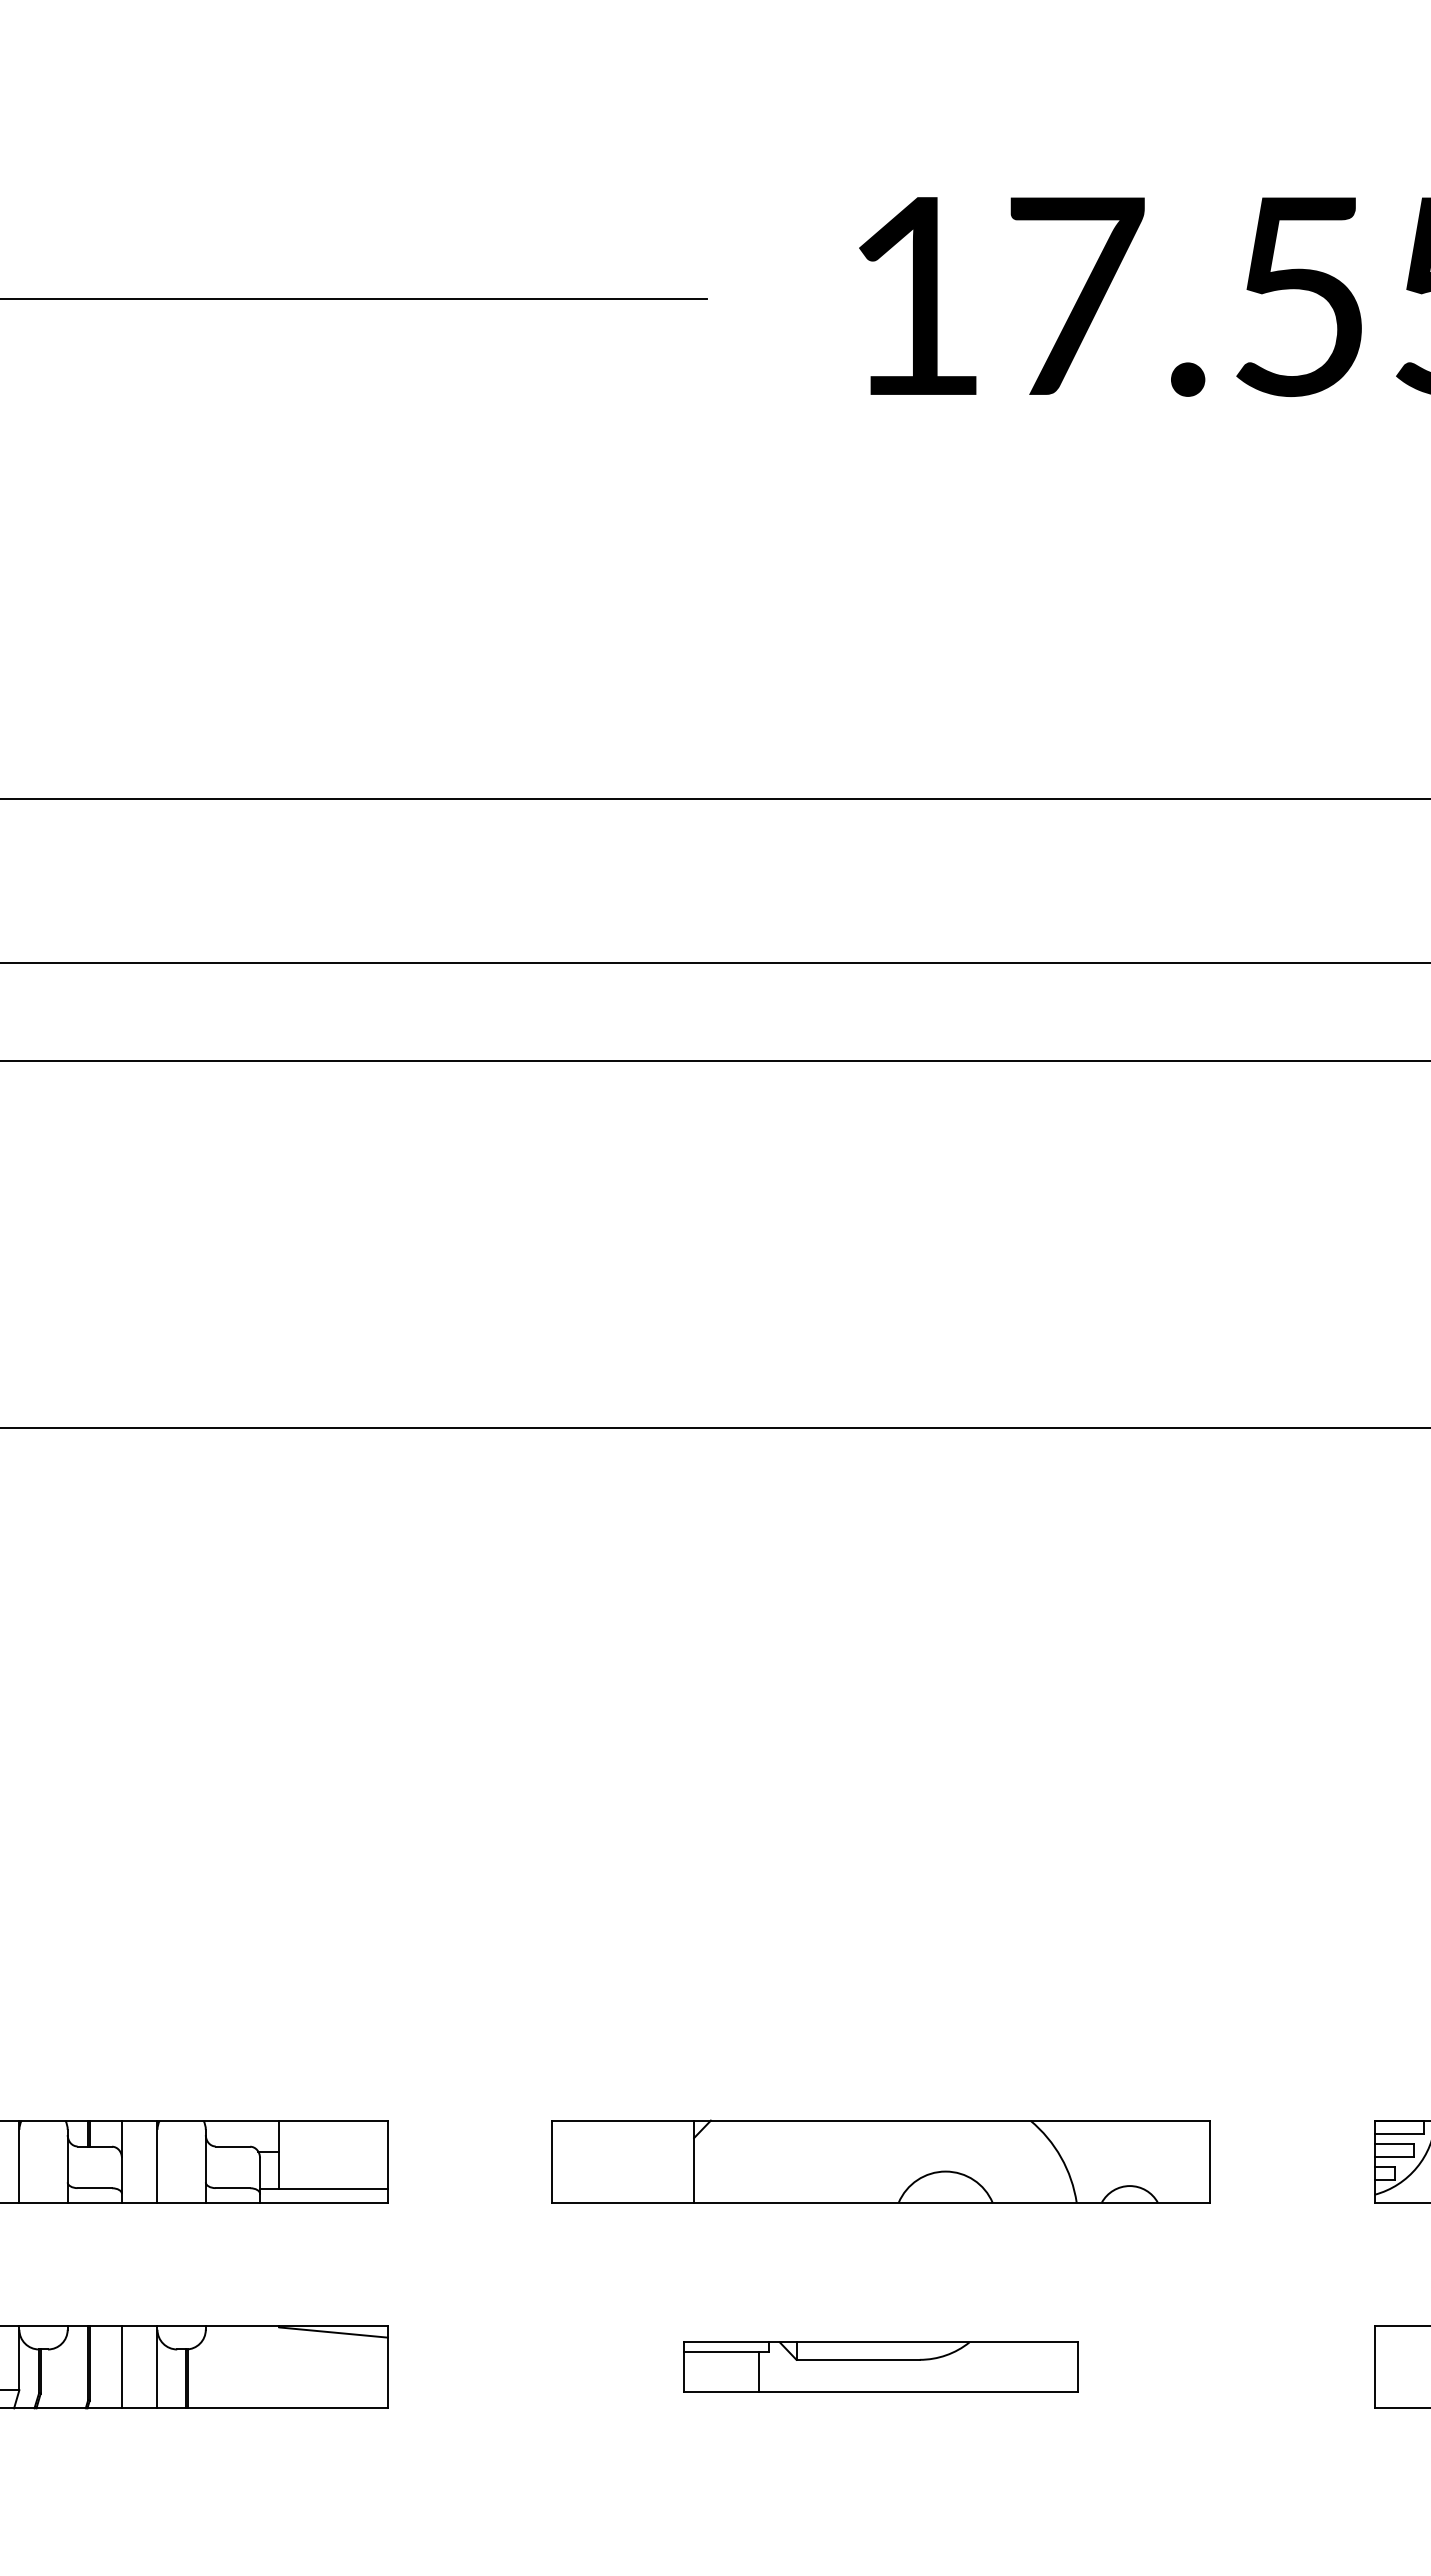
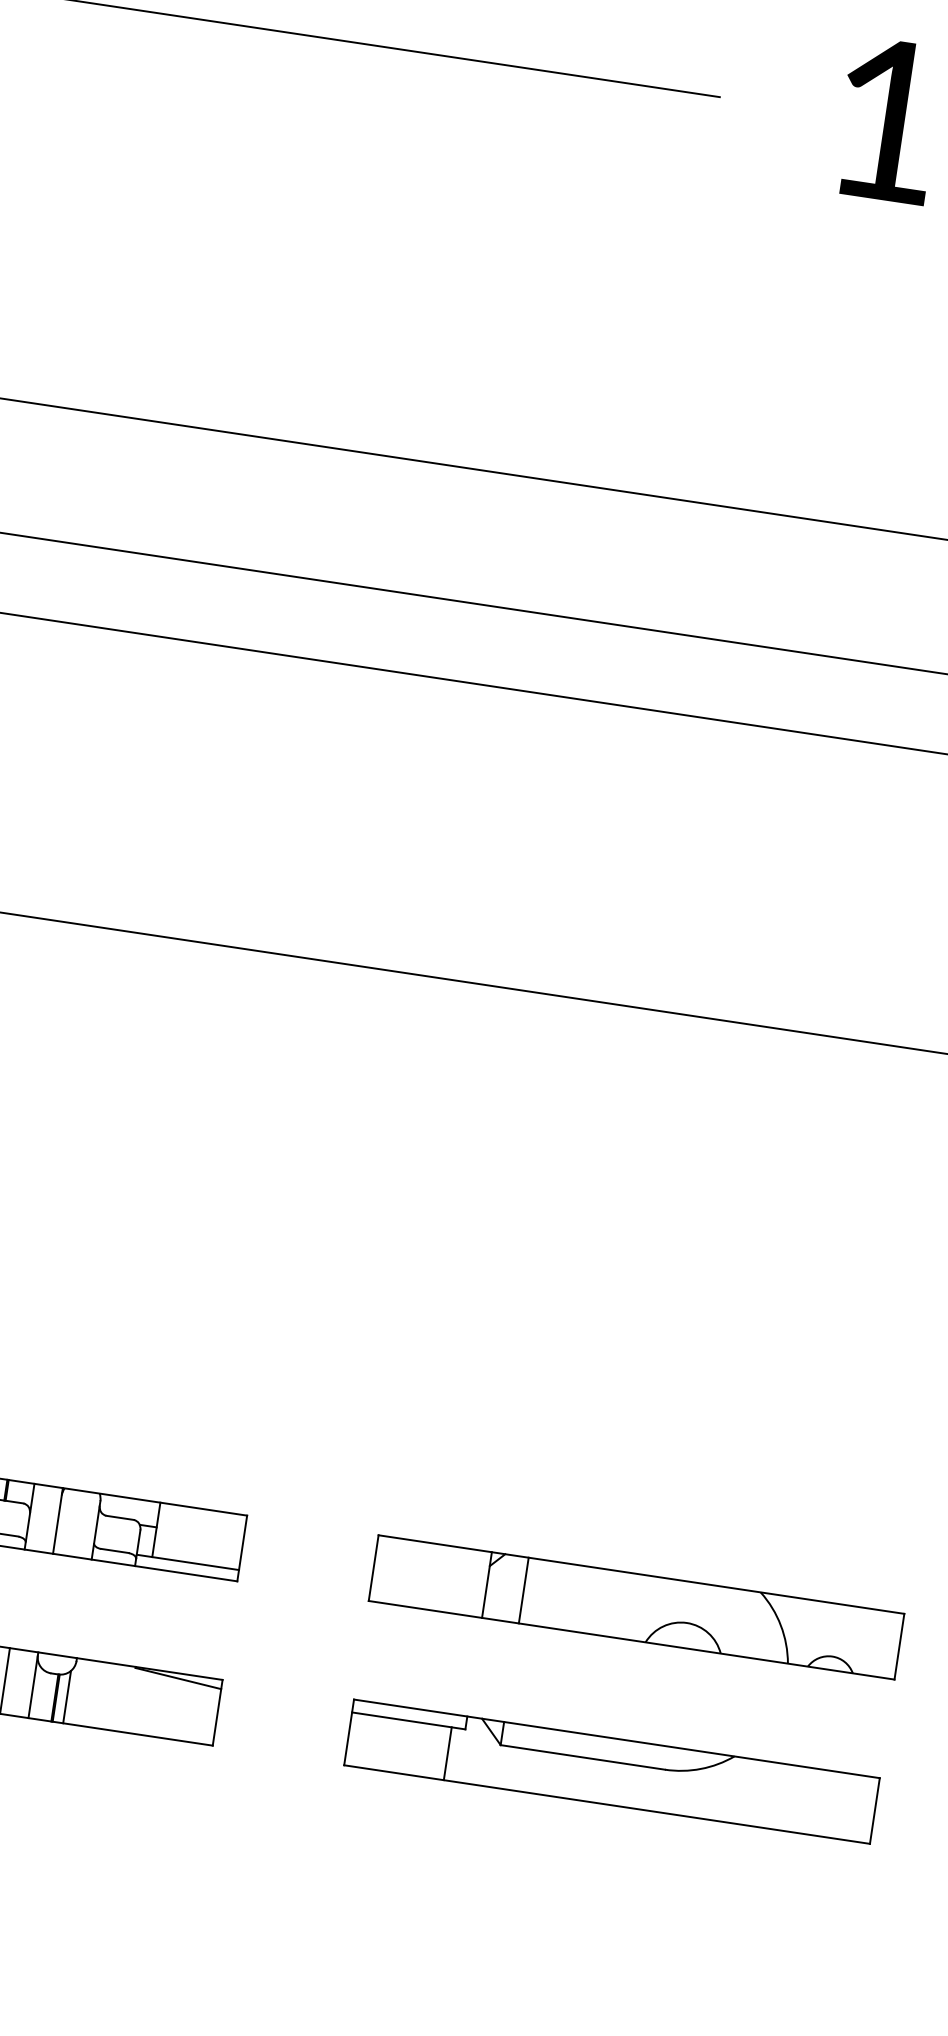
line: (740, 2161) -> (524, 1590), added
part: (880, 2366) -> (611, 1771), size x1.67
line: (200, 2375) -> (66, 1696), added

